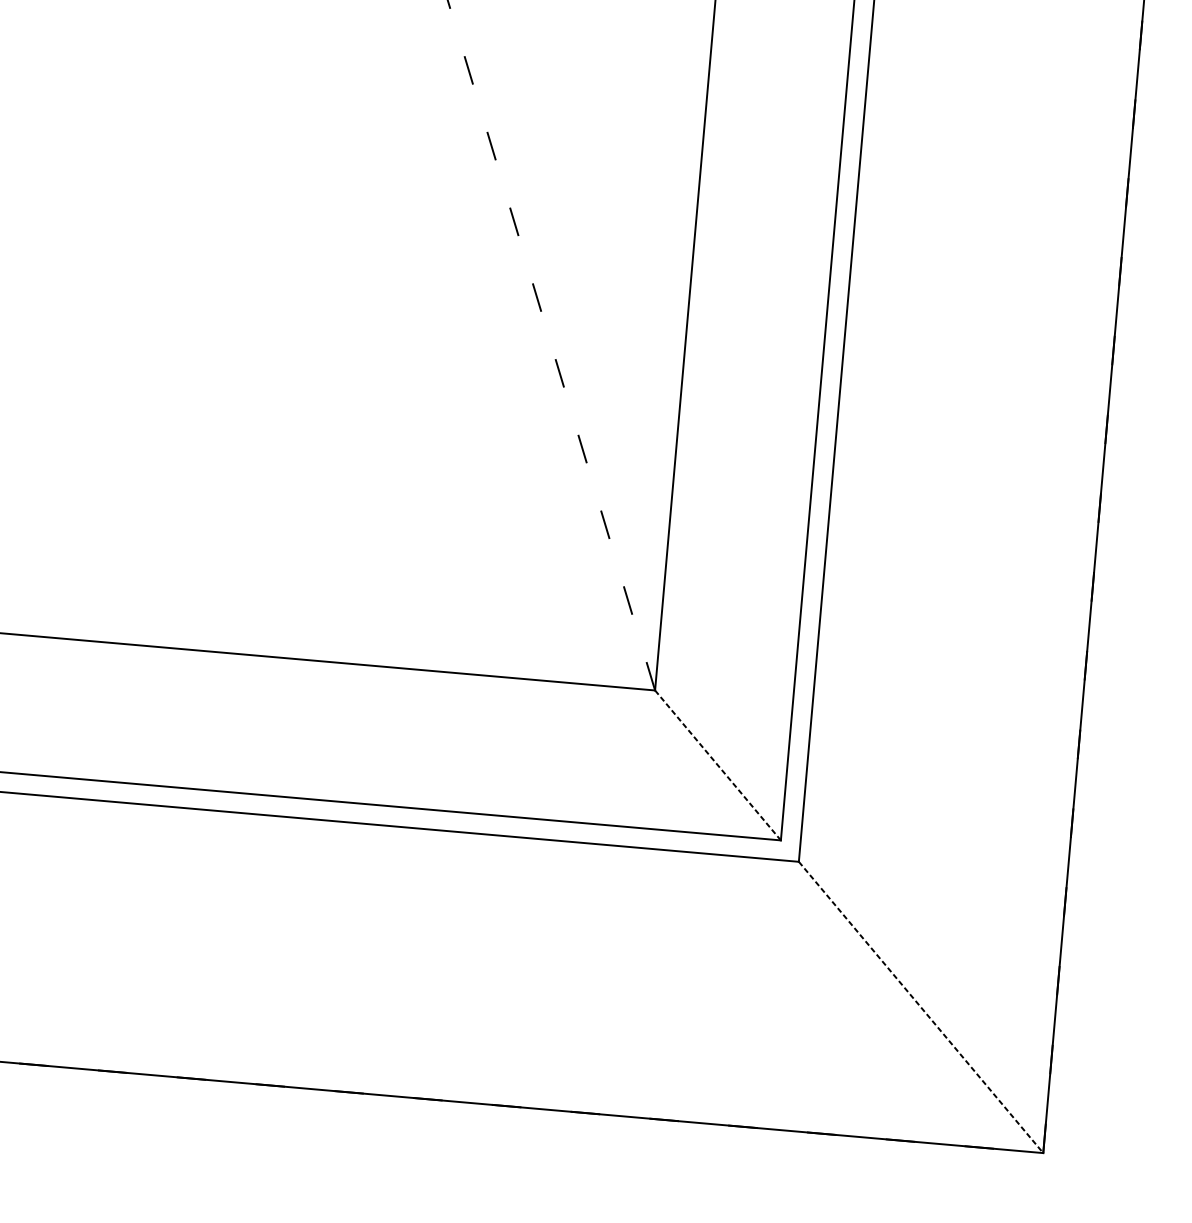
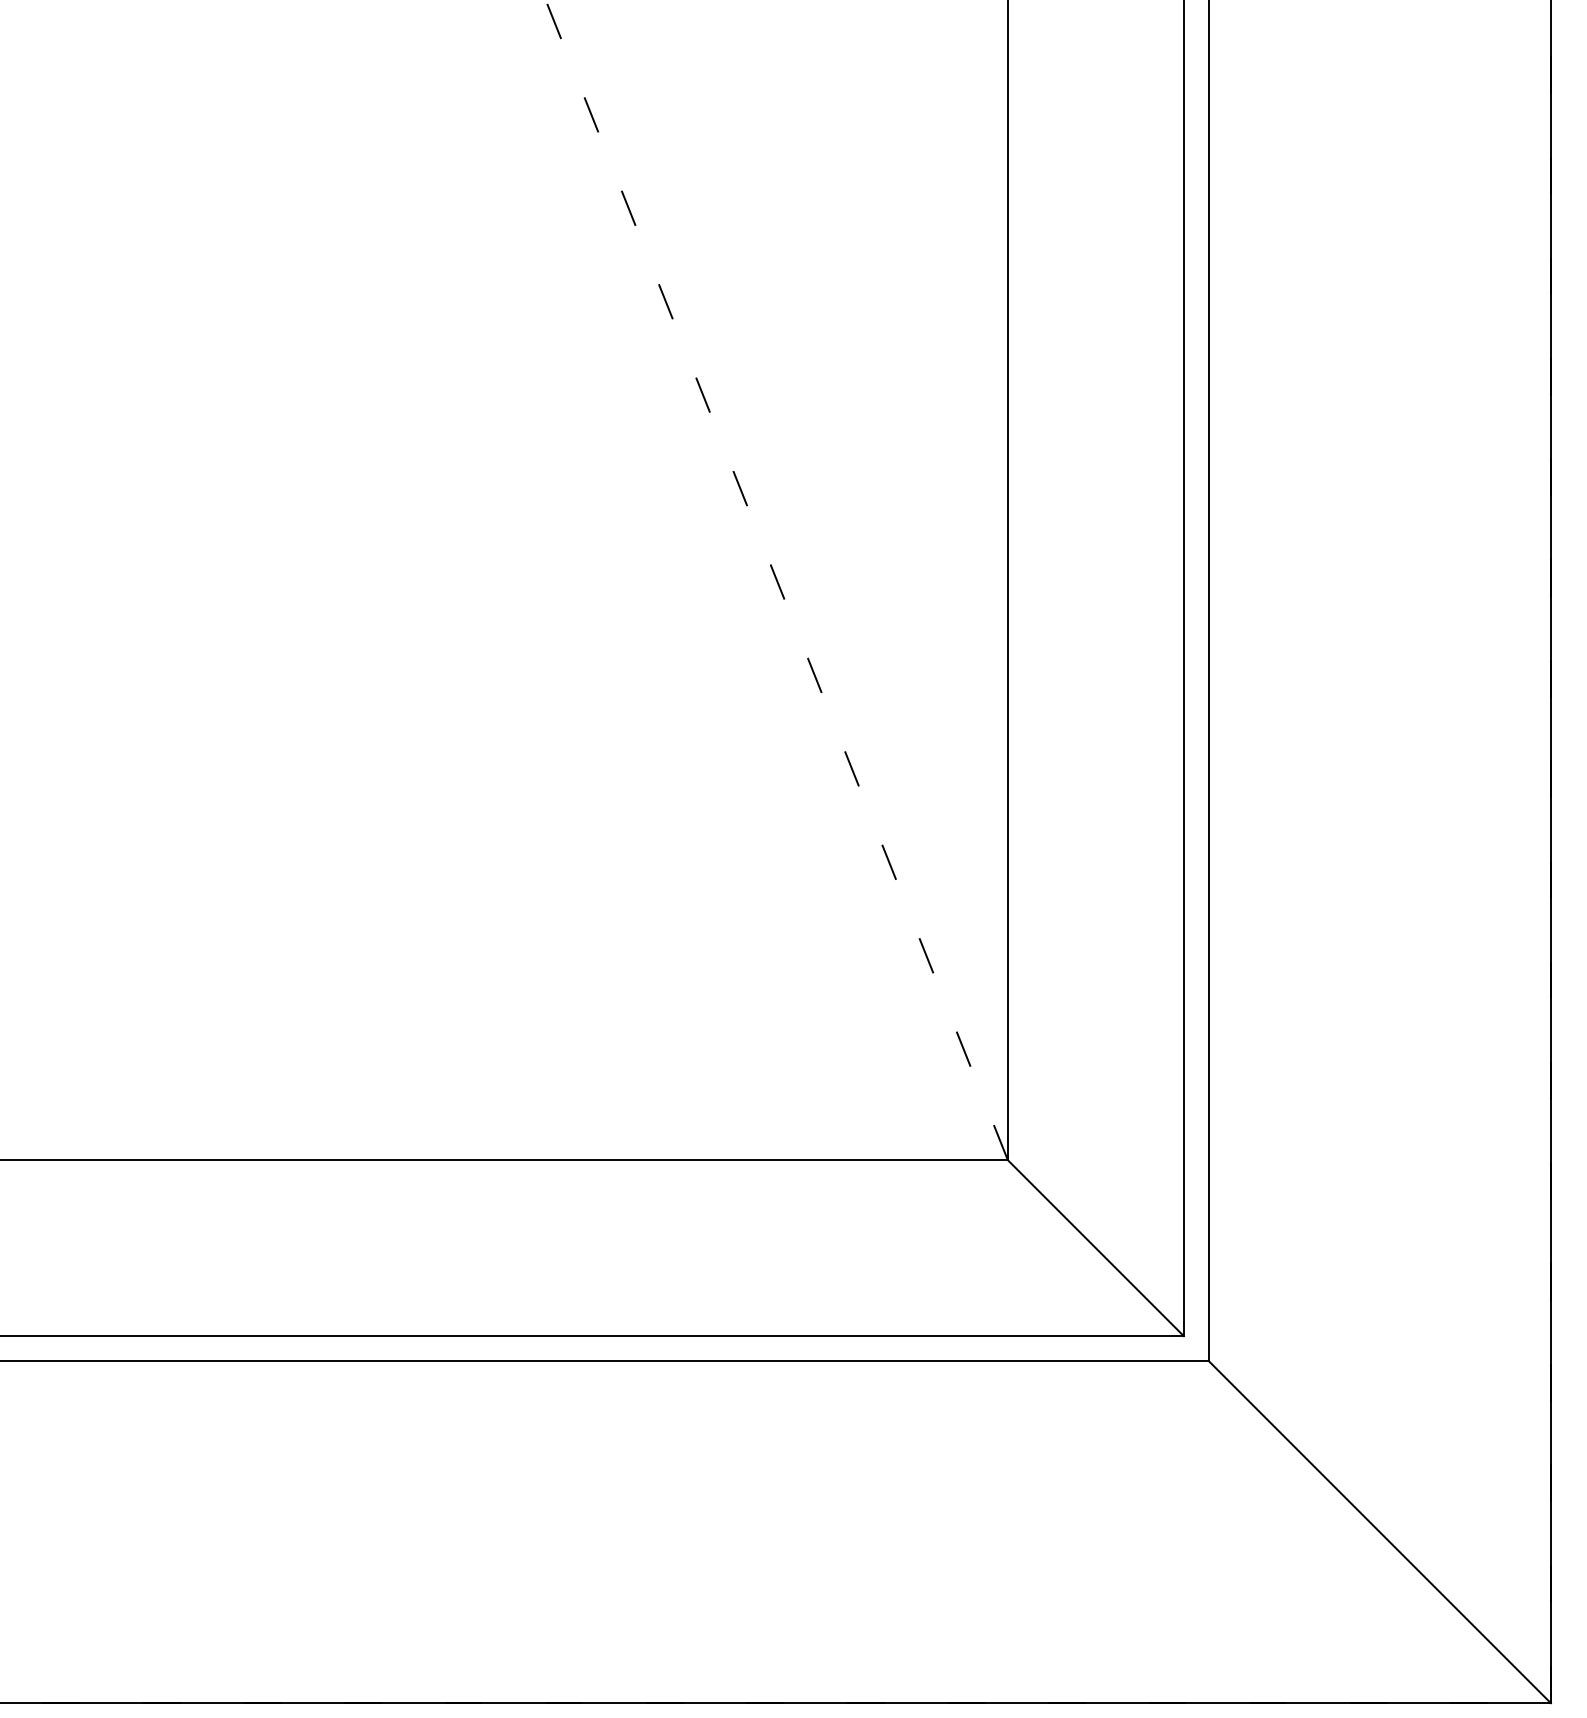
line: (718, 765) -> (1096, 1248), dashed -> solid
line: (920, 1007) -> (1379, 1532), dashed -> solid

